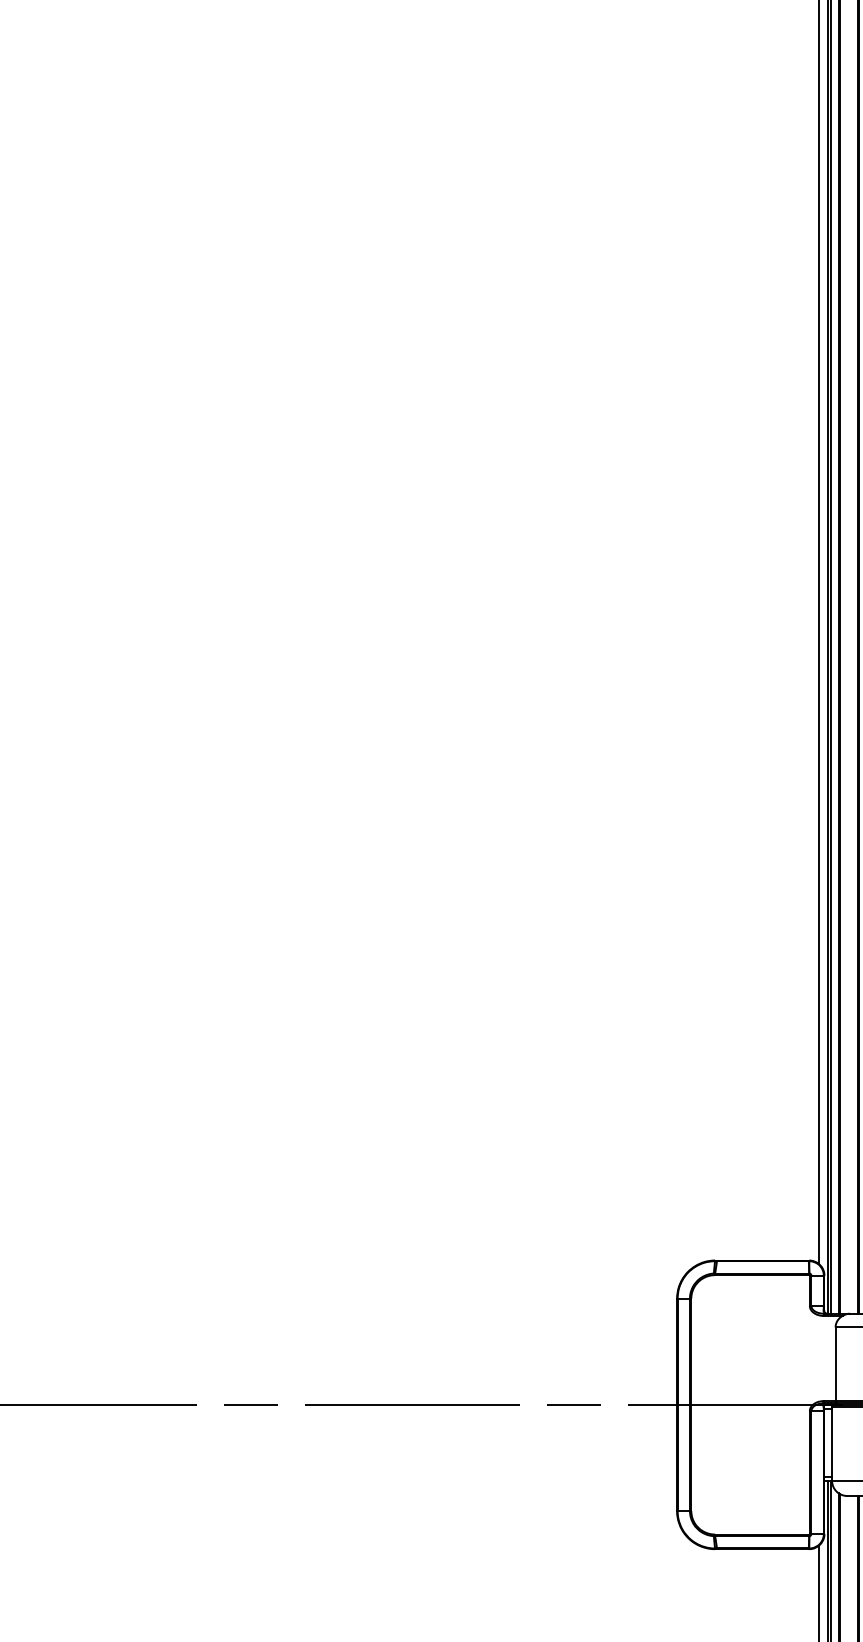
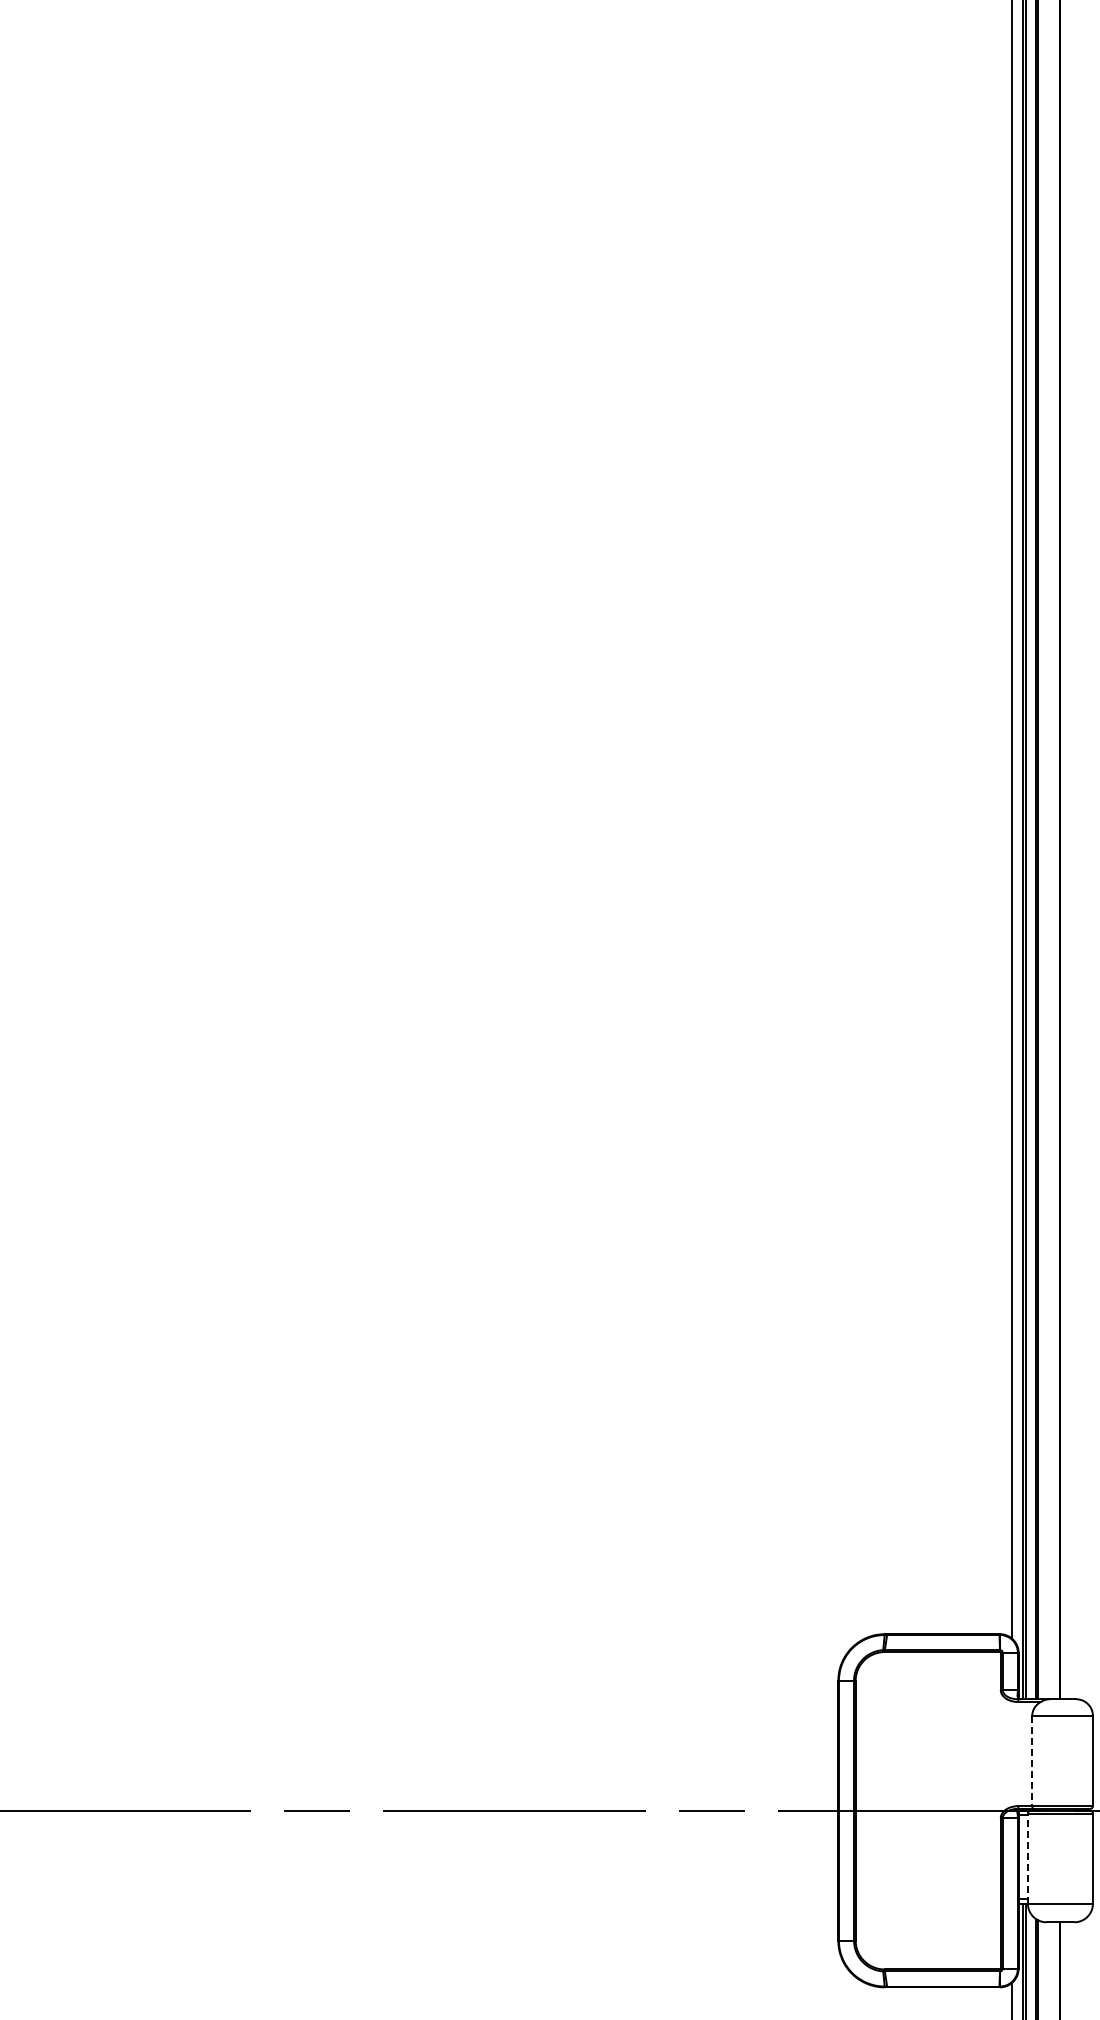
line: (835, 1364) -> (1032, 1761), solid -> dashed
line: (831, 1443) -> (1027, 1858), solid -> dashed

